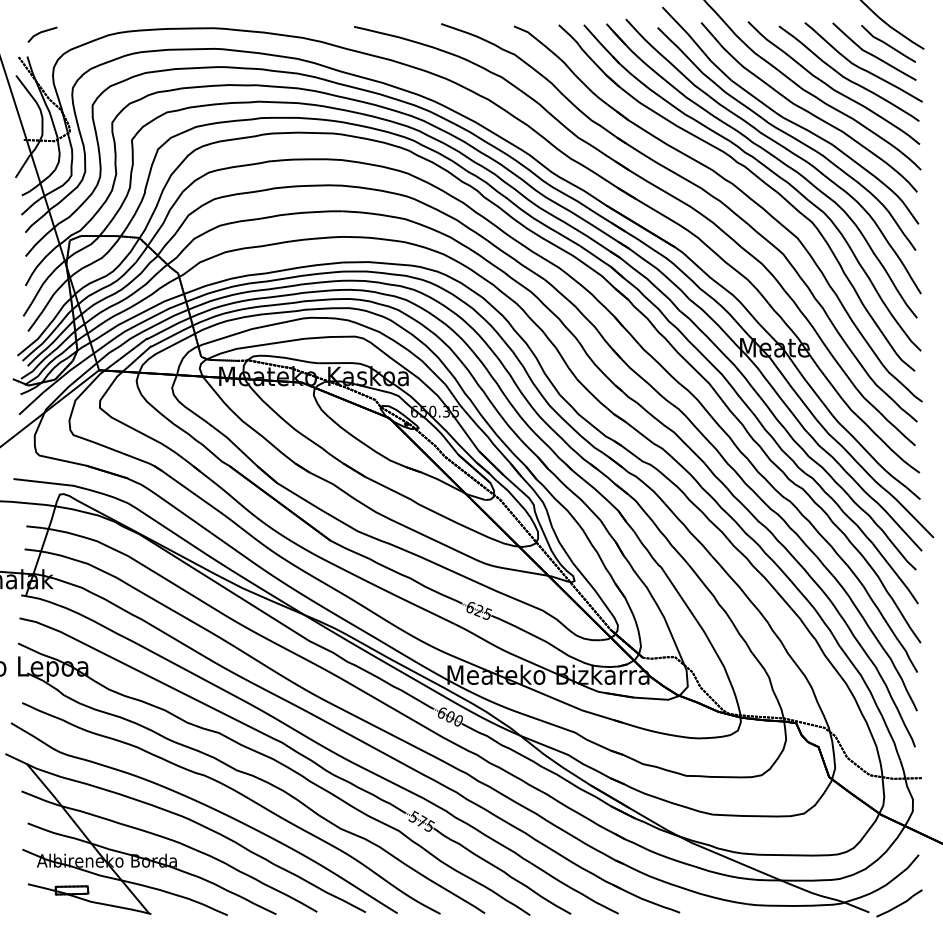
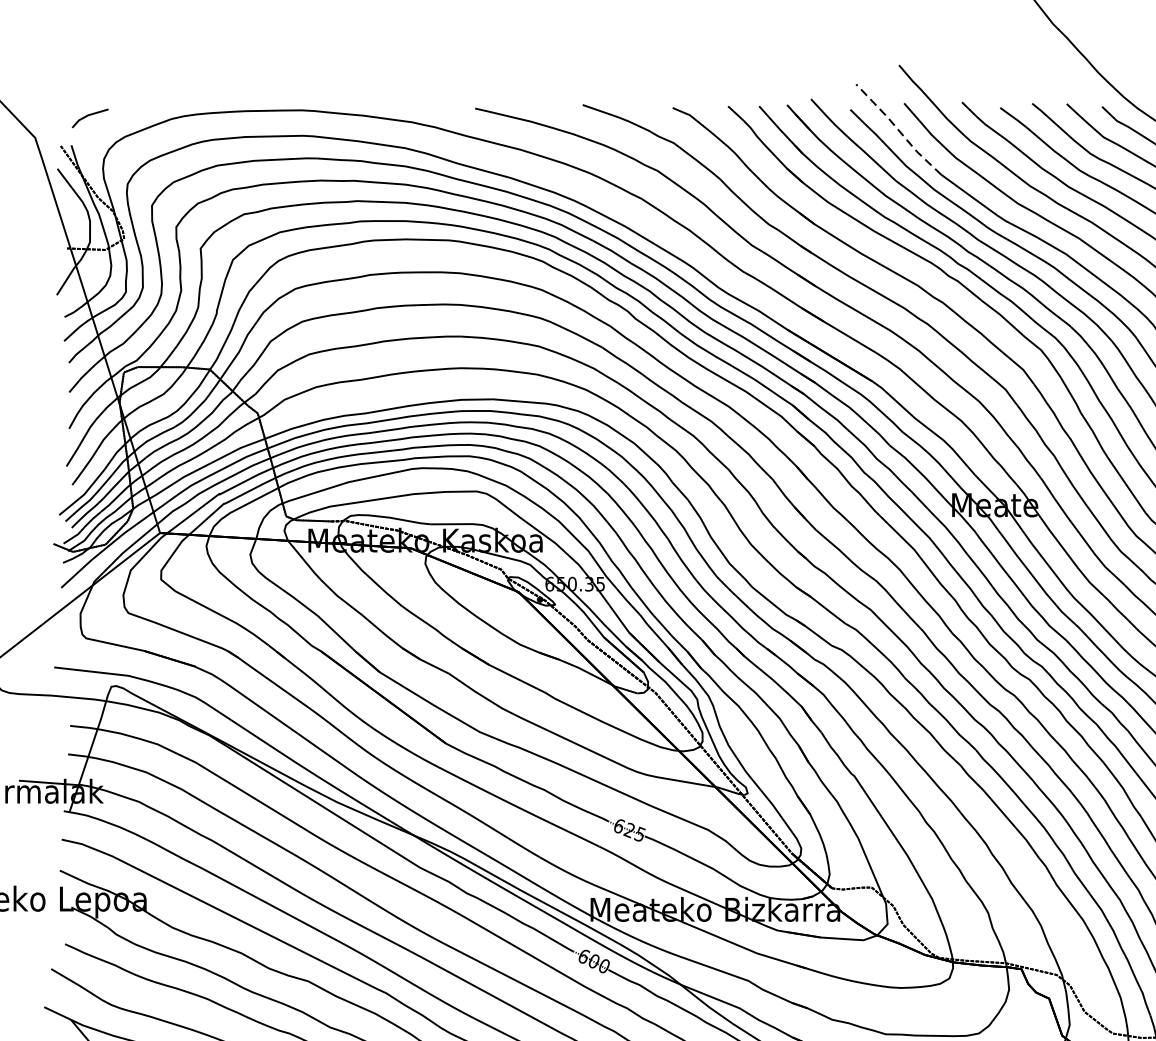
line: (696, 44) -> (898, 130), solid -> dashed

